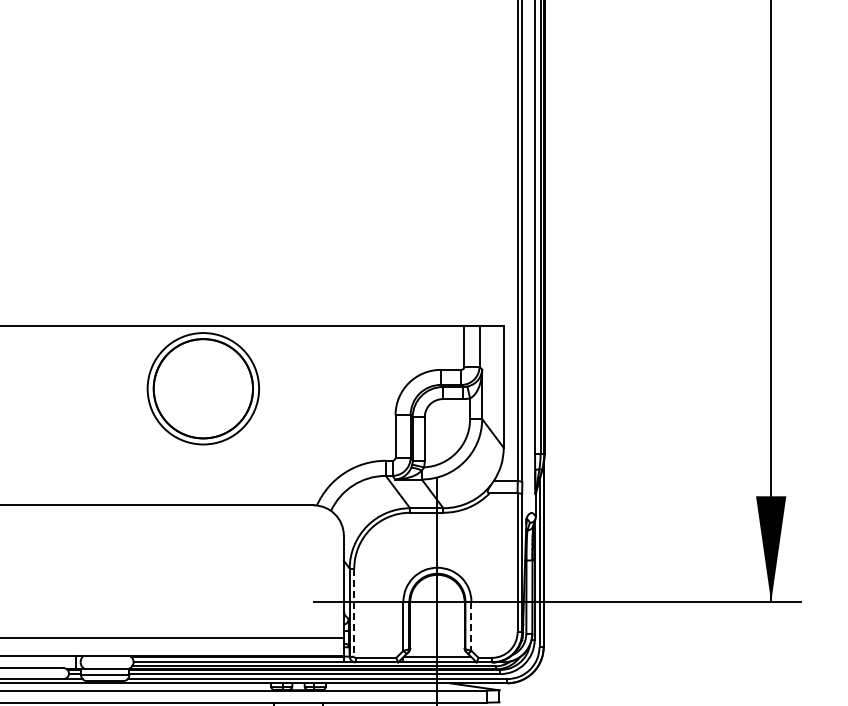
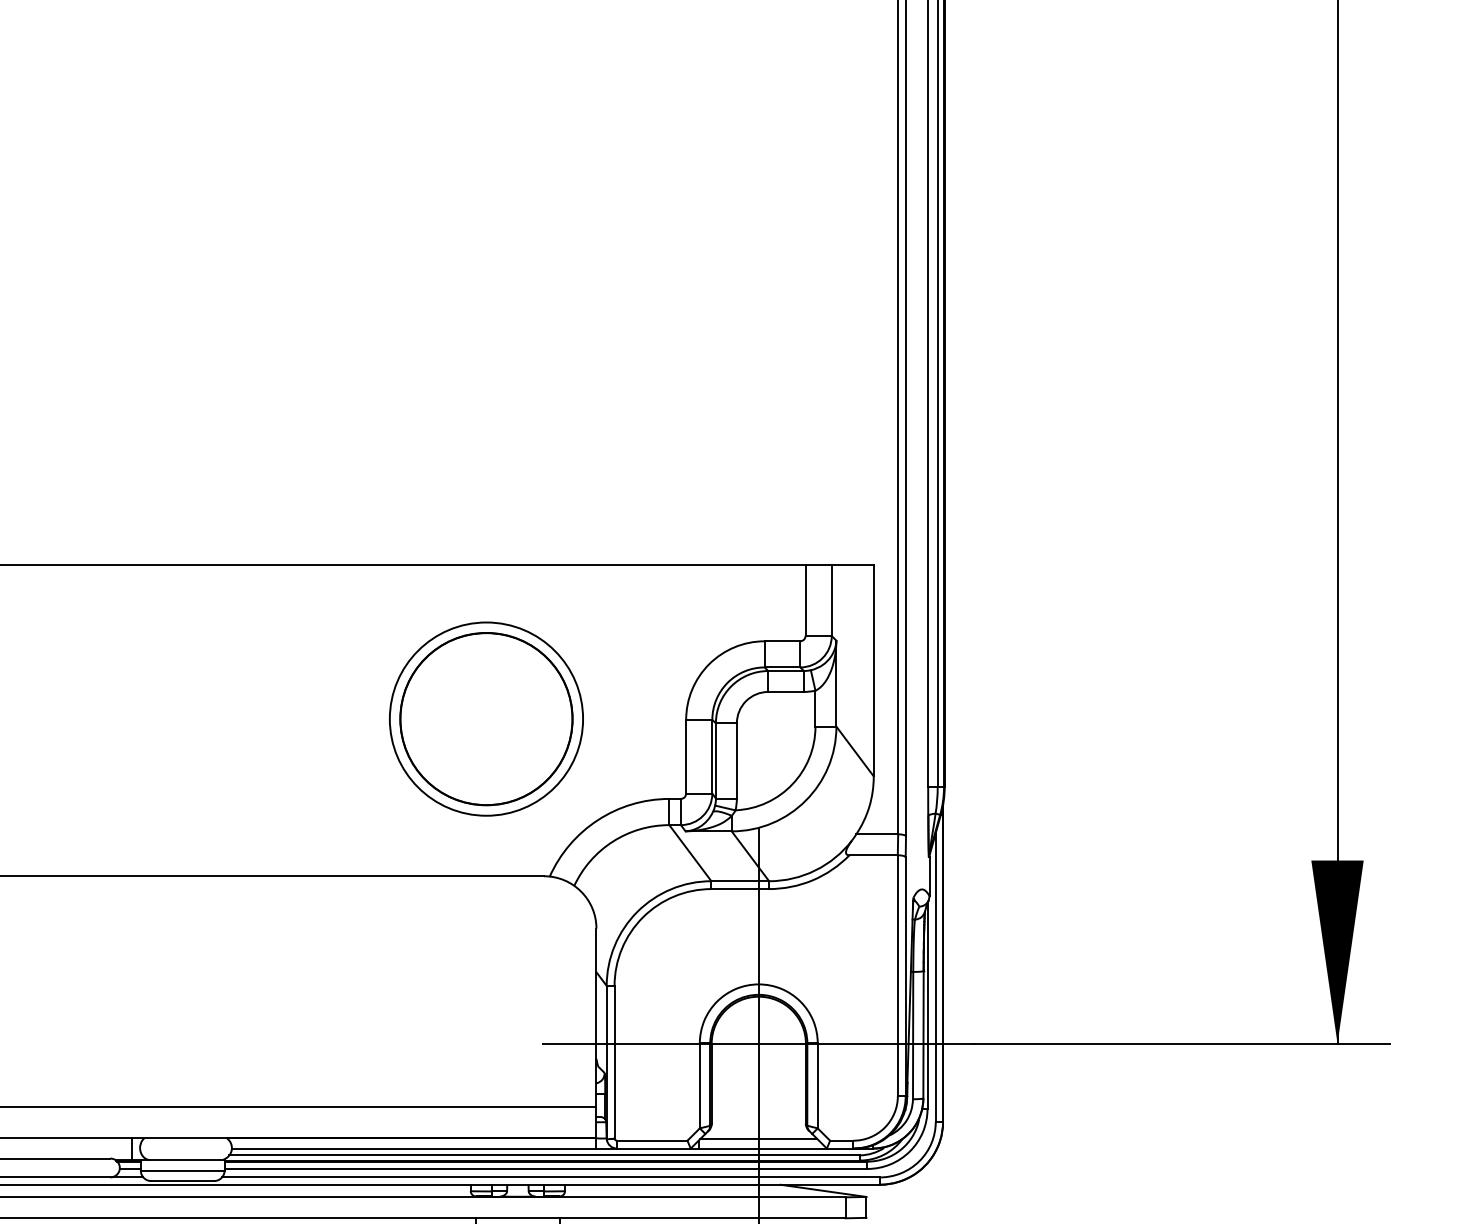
part: (202, 388) -> (484, 718), moved
line: (354, 613) -> (614, 1063), dashed -> solid
line: (471, 626) -> (817, 1086), dashed -> solid

